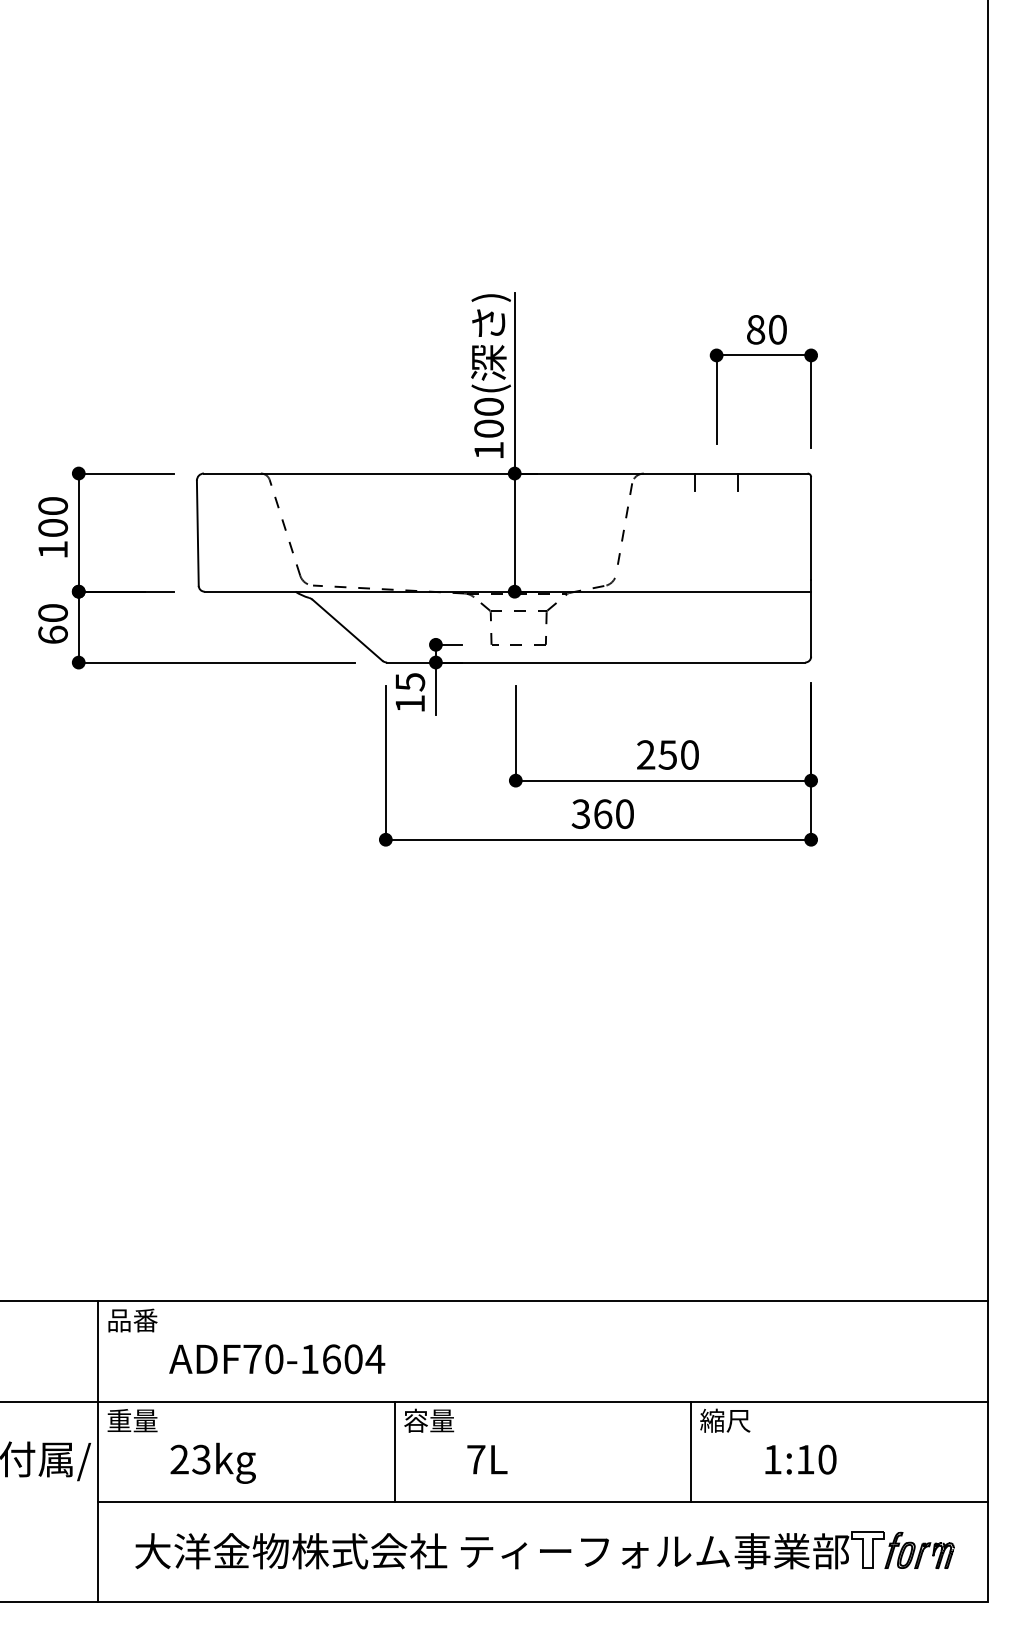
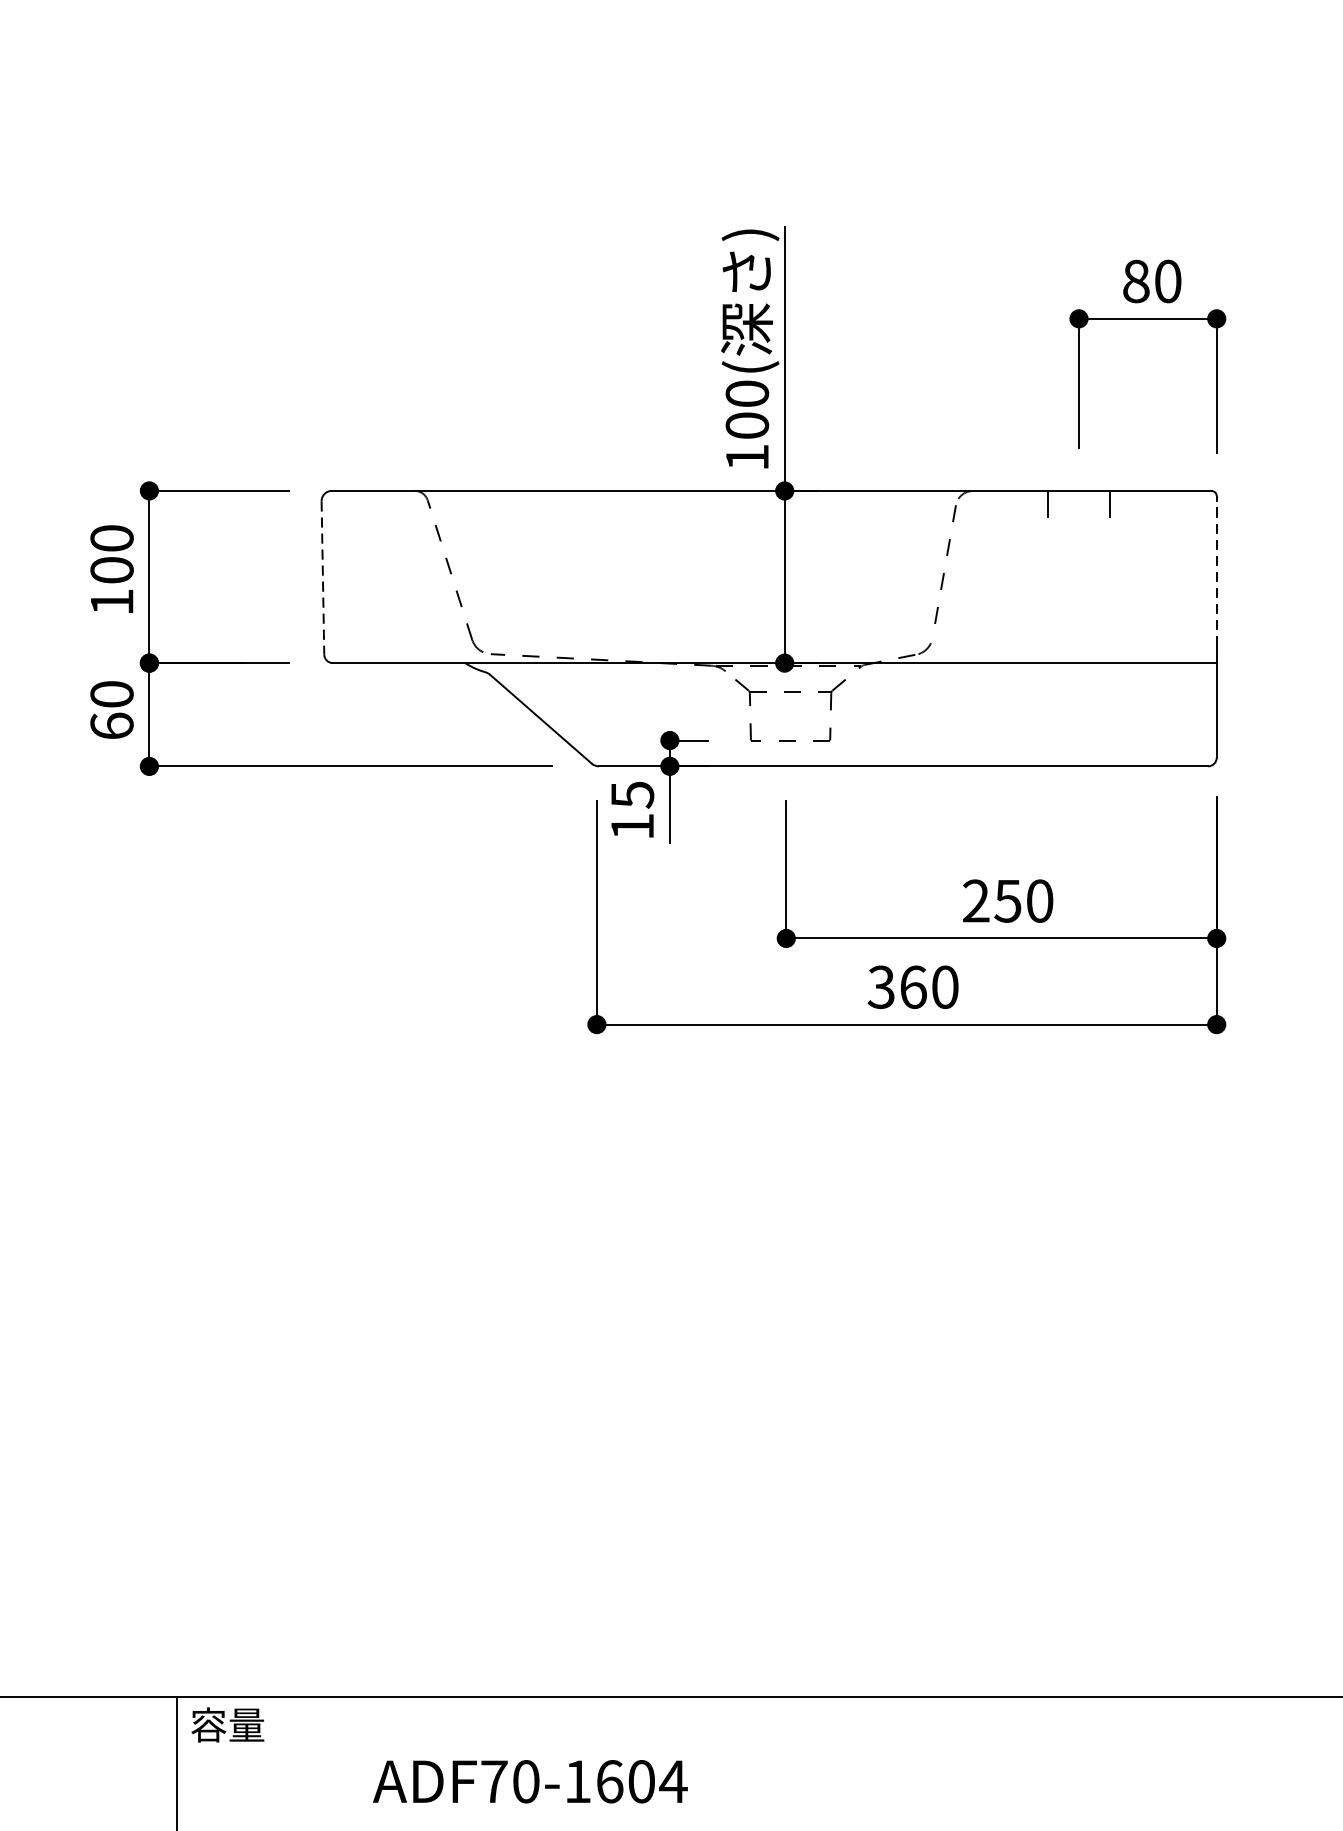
line: (811, 528) -> (1217, 571), solid -> dashed
line: (197, 533) -> (322, 578), solid -> dashed
text: (132, 1320) -> (227, 1725), 品番 -> 容量
text: (277, 1359) -> (530, 1782), moved

